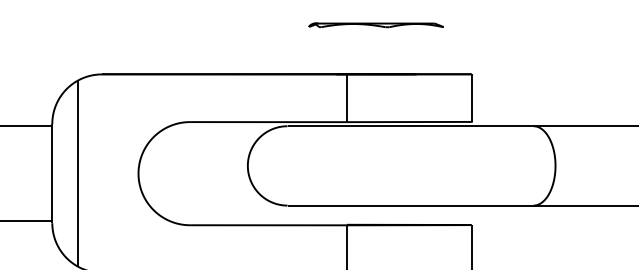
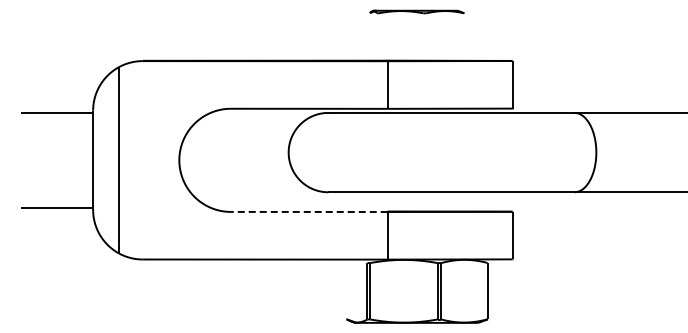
part: (375, 24) -> (416, 11), size x0.7
line: (267, 224) -> (308, 211), solid -> dashed

